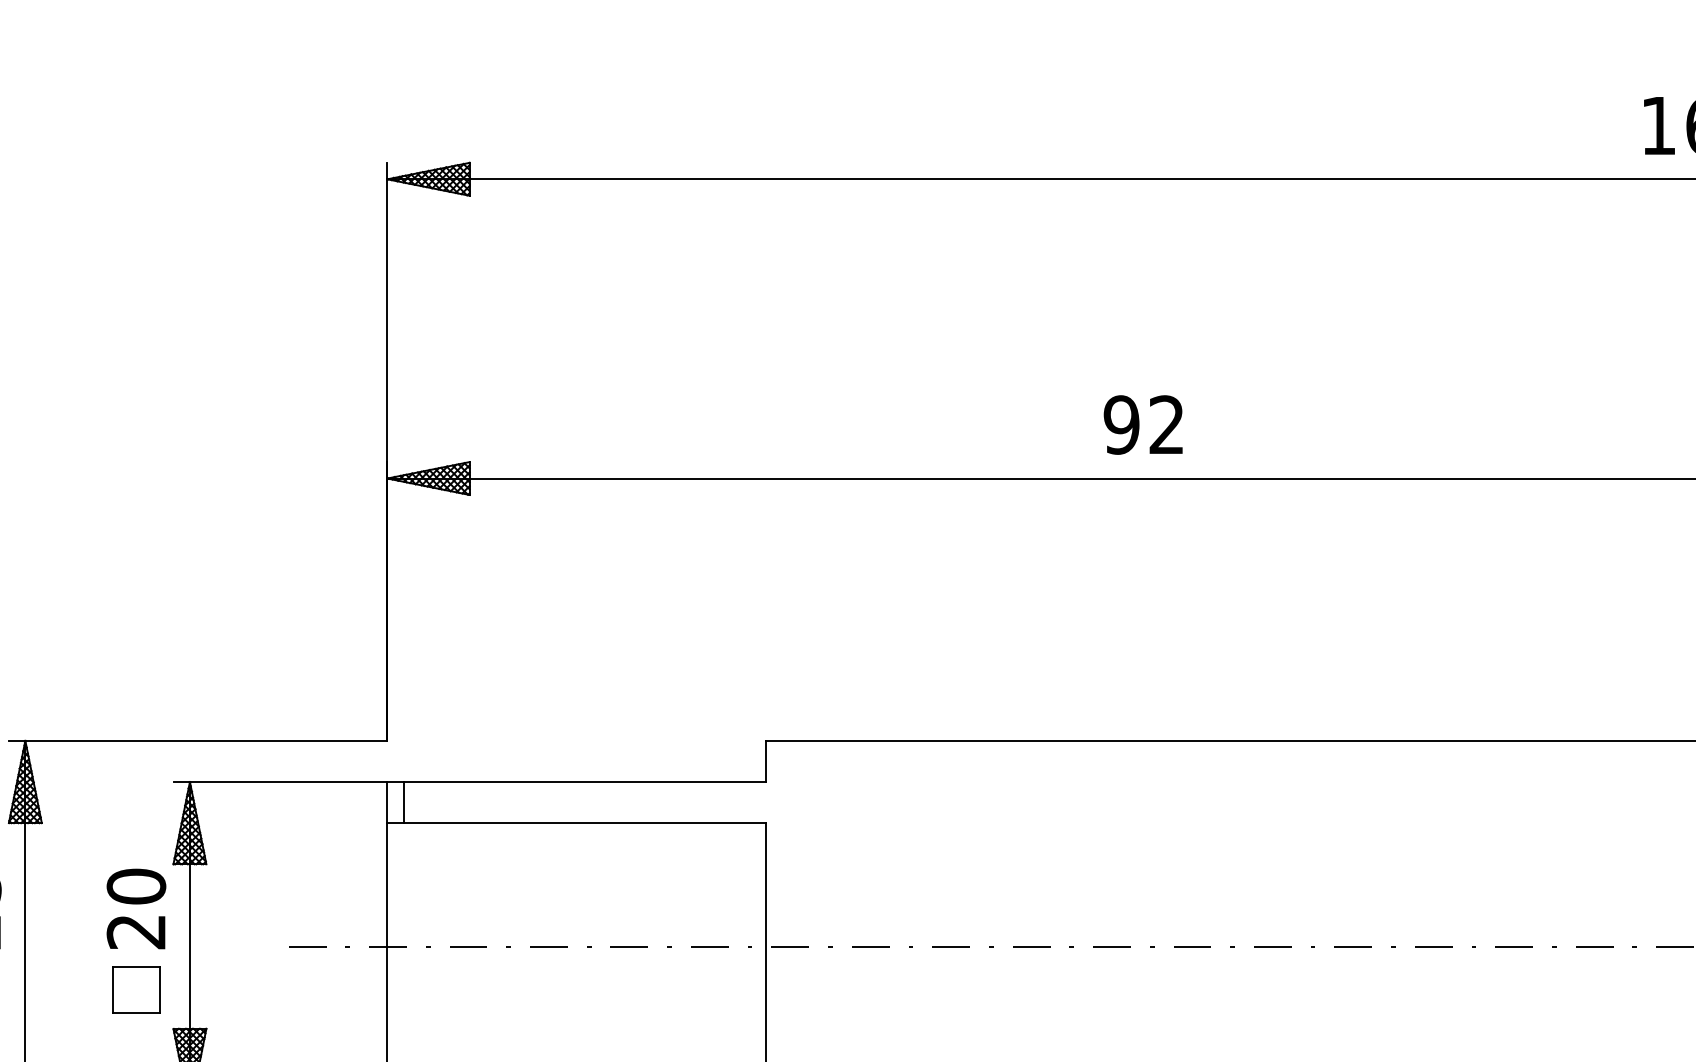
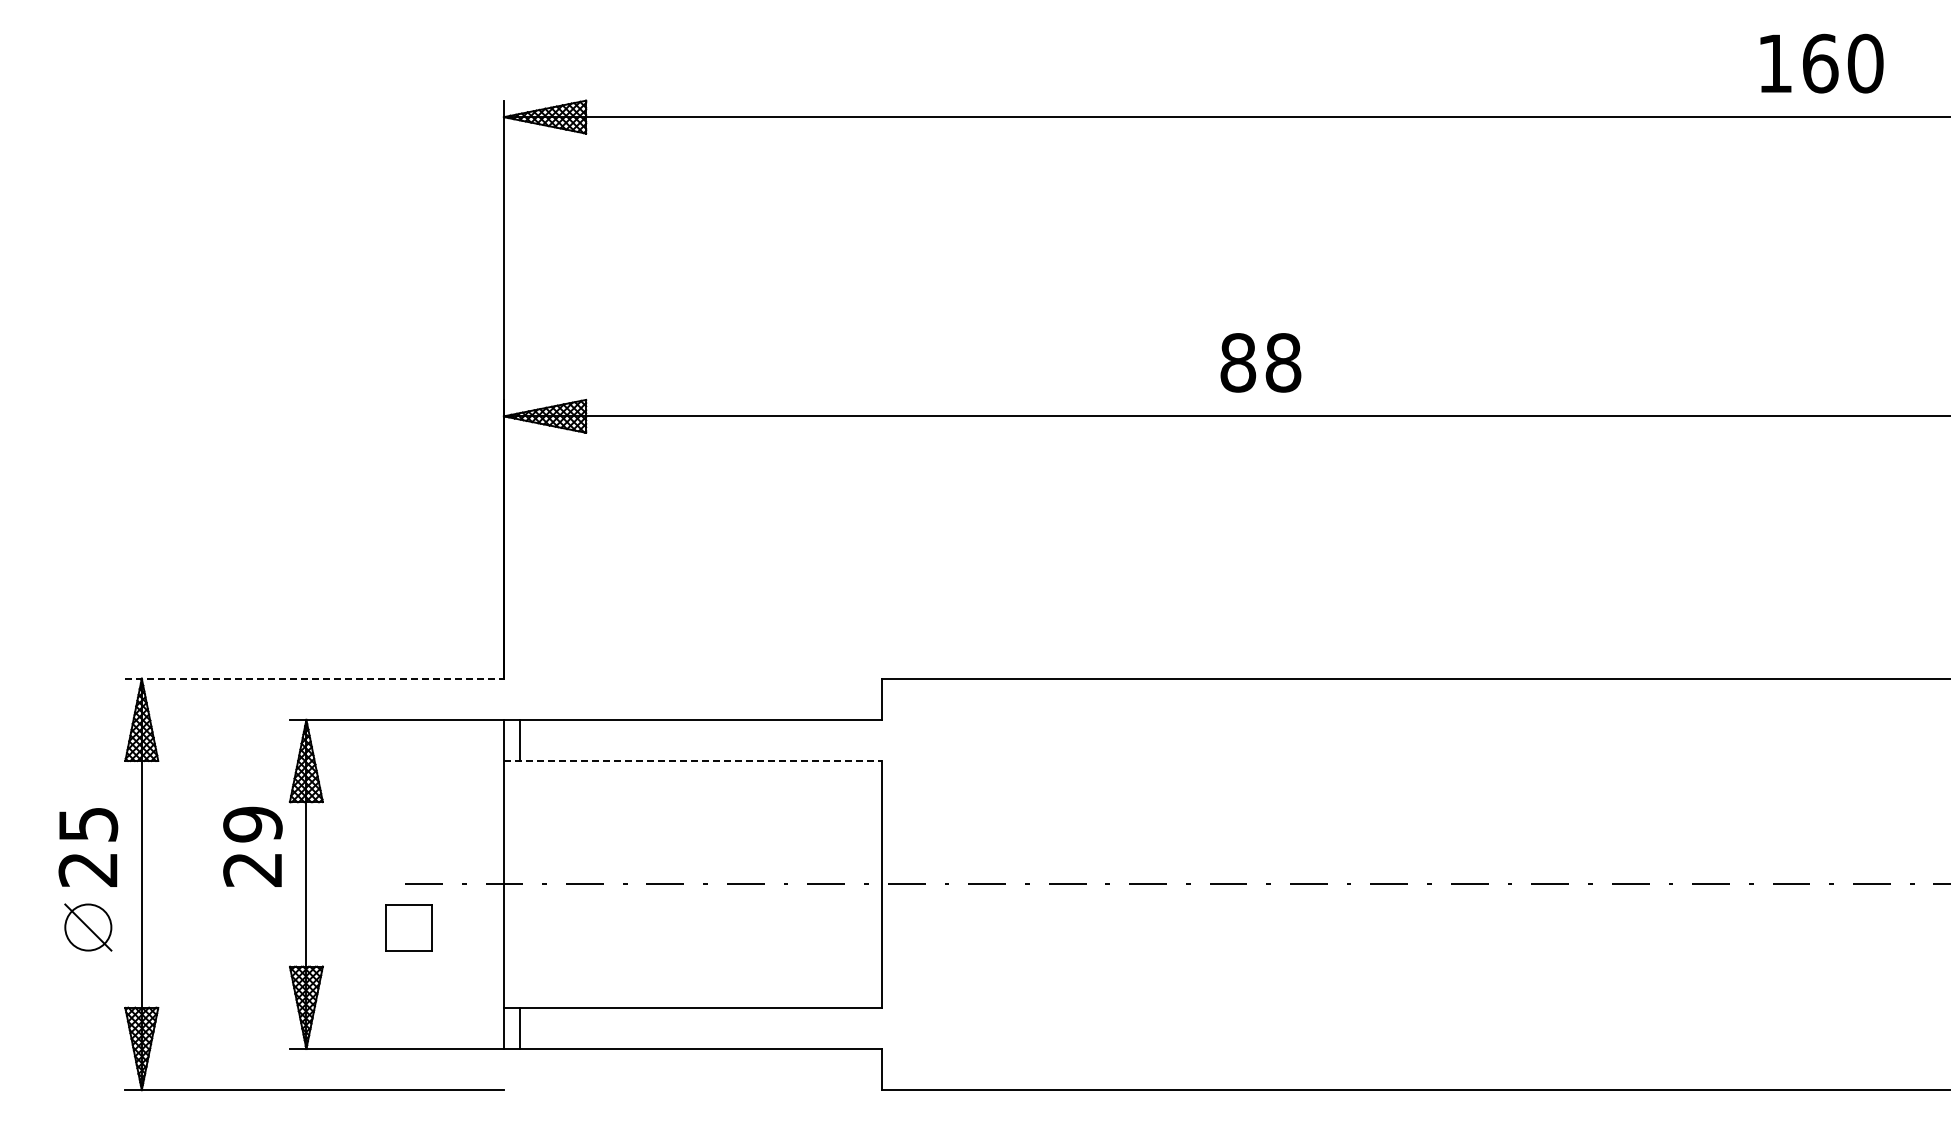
text: (1144, 424) -> (1260, 362), 92 -> 88
line: (199, 740) -> (315, 678), solid -> dashed
line: (577, 823) -> (693, 761), solid -> dashed
text: (136, 886) -> (252, 824), 20 -> 29
part: (136, 989) -> (408, 927), moved

